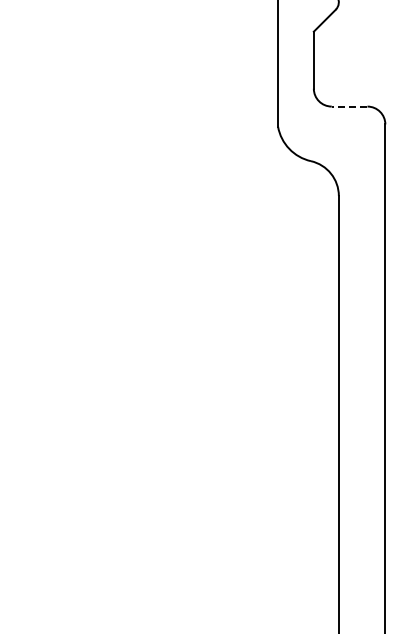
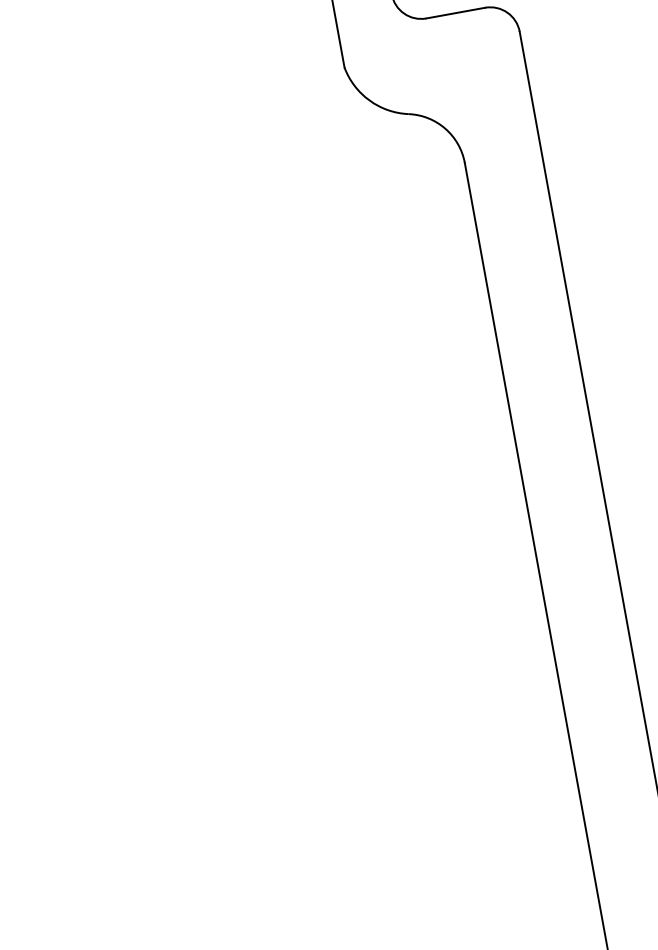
line: (349, 106) -> (455, 13), dashed -> solid

